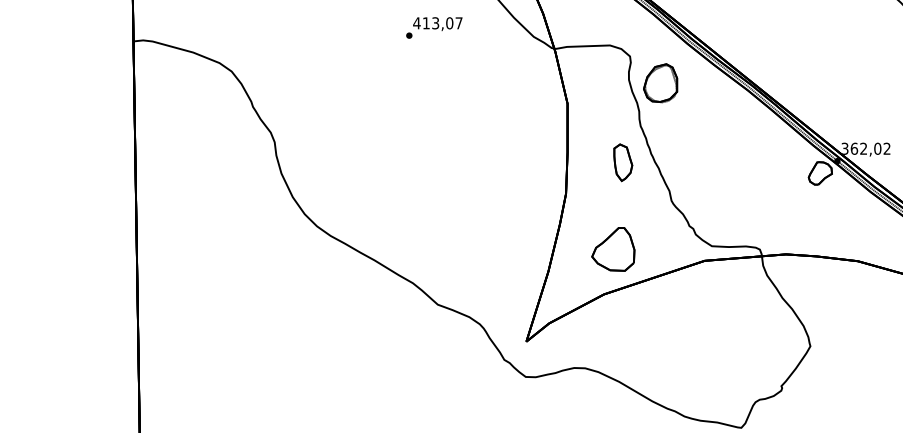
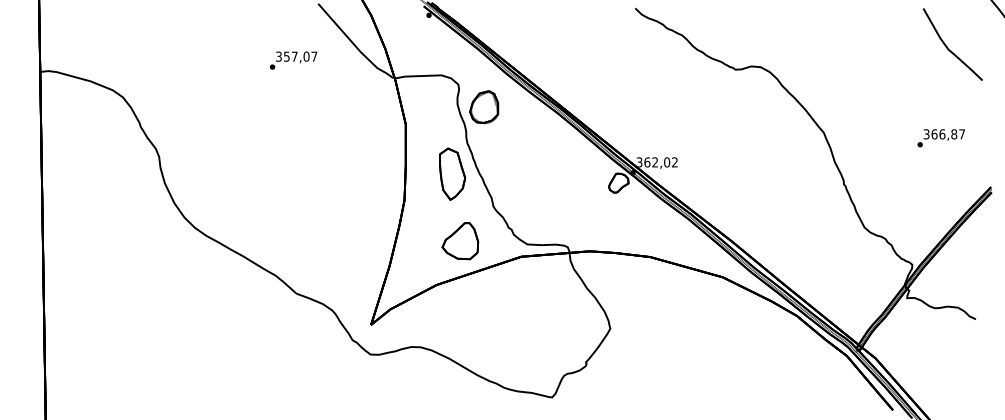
text: (425, 23) -> (286, 56), 413,07 -> 357,07
part: (623, 161) -> (452, 173), size x1.67
part: (613, 249) -> (460, 241), moved

